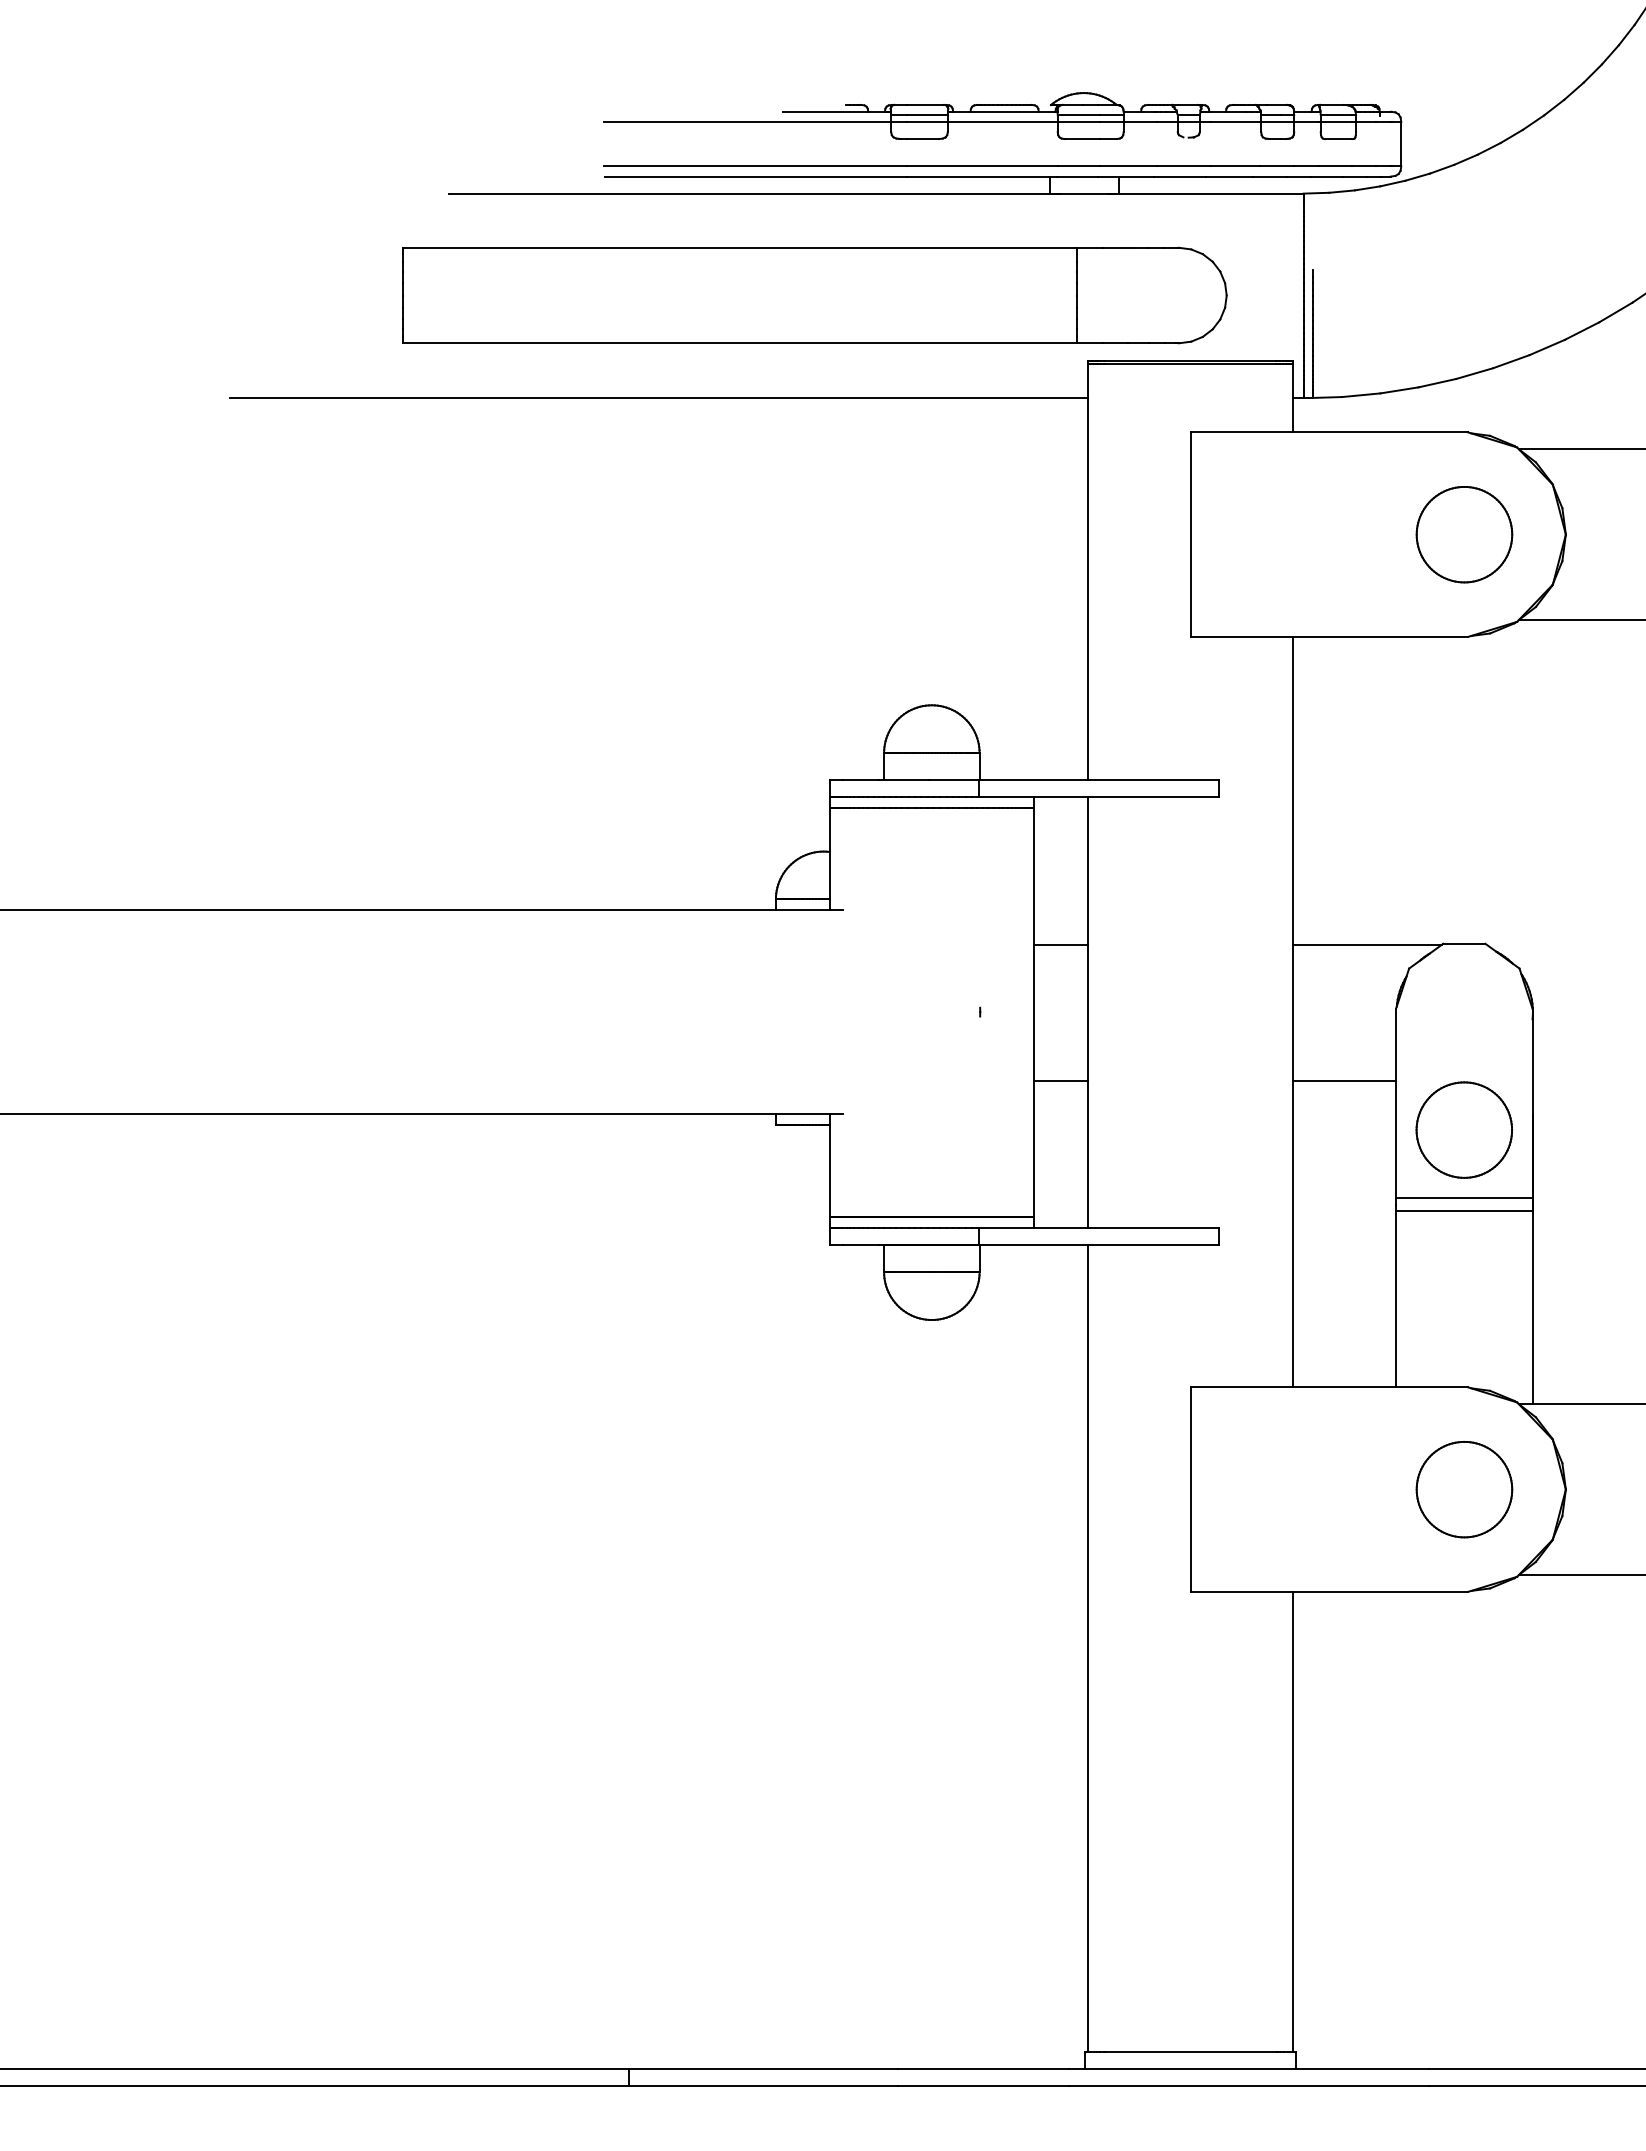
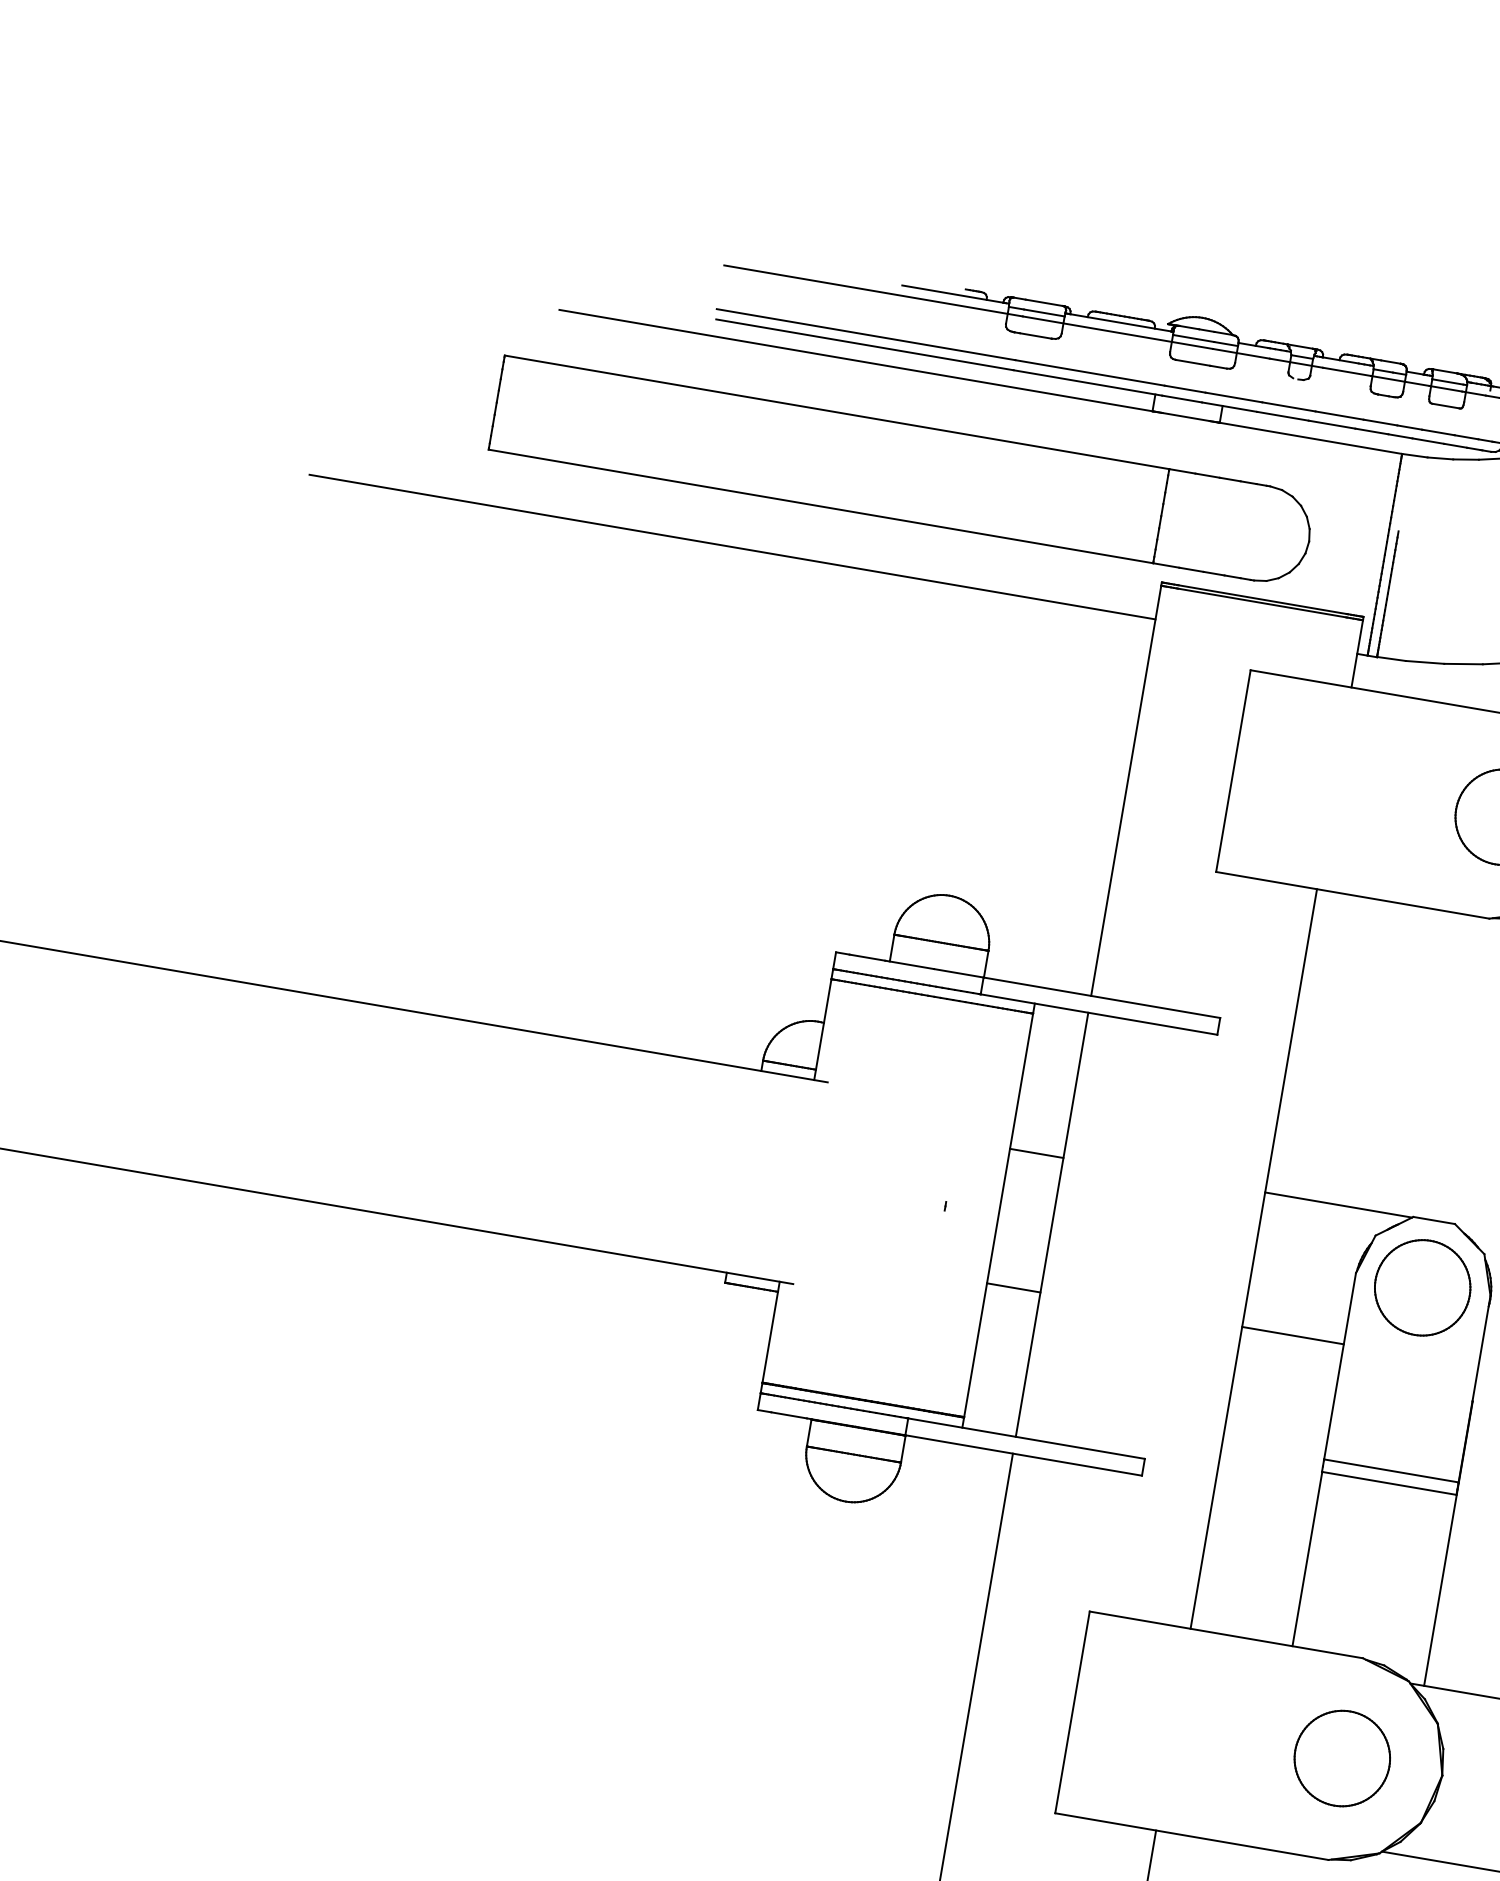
part: (1463, 1129) -> (1421, 1287), moved

